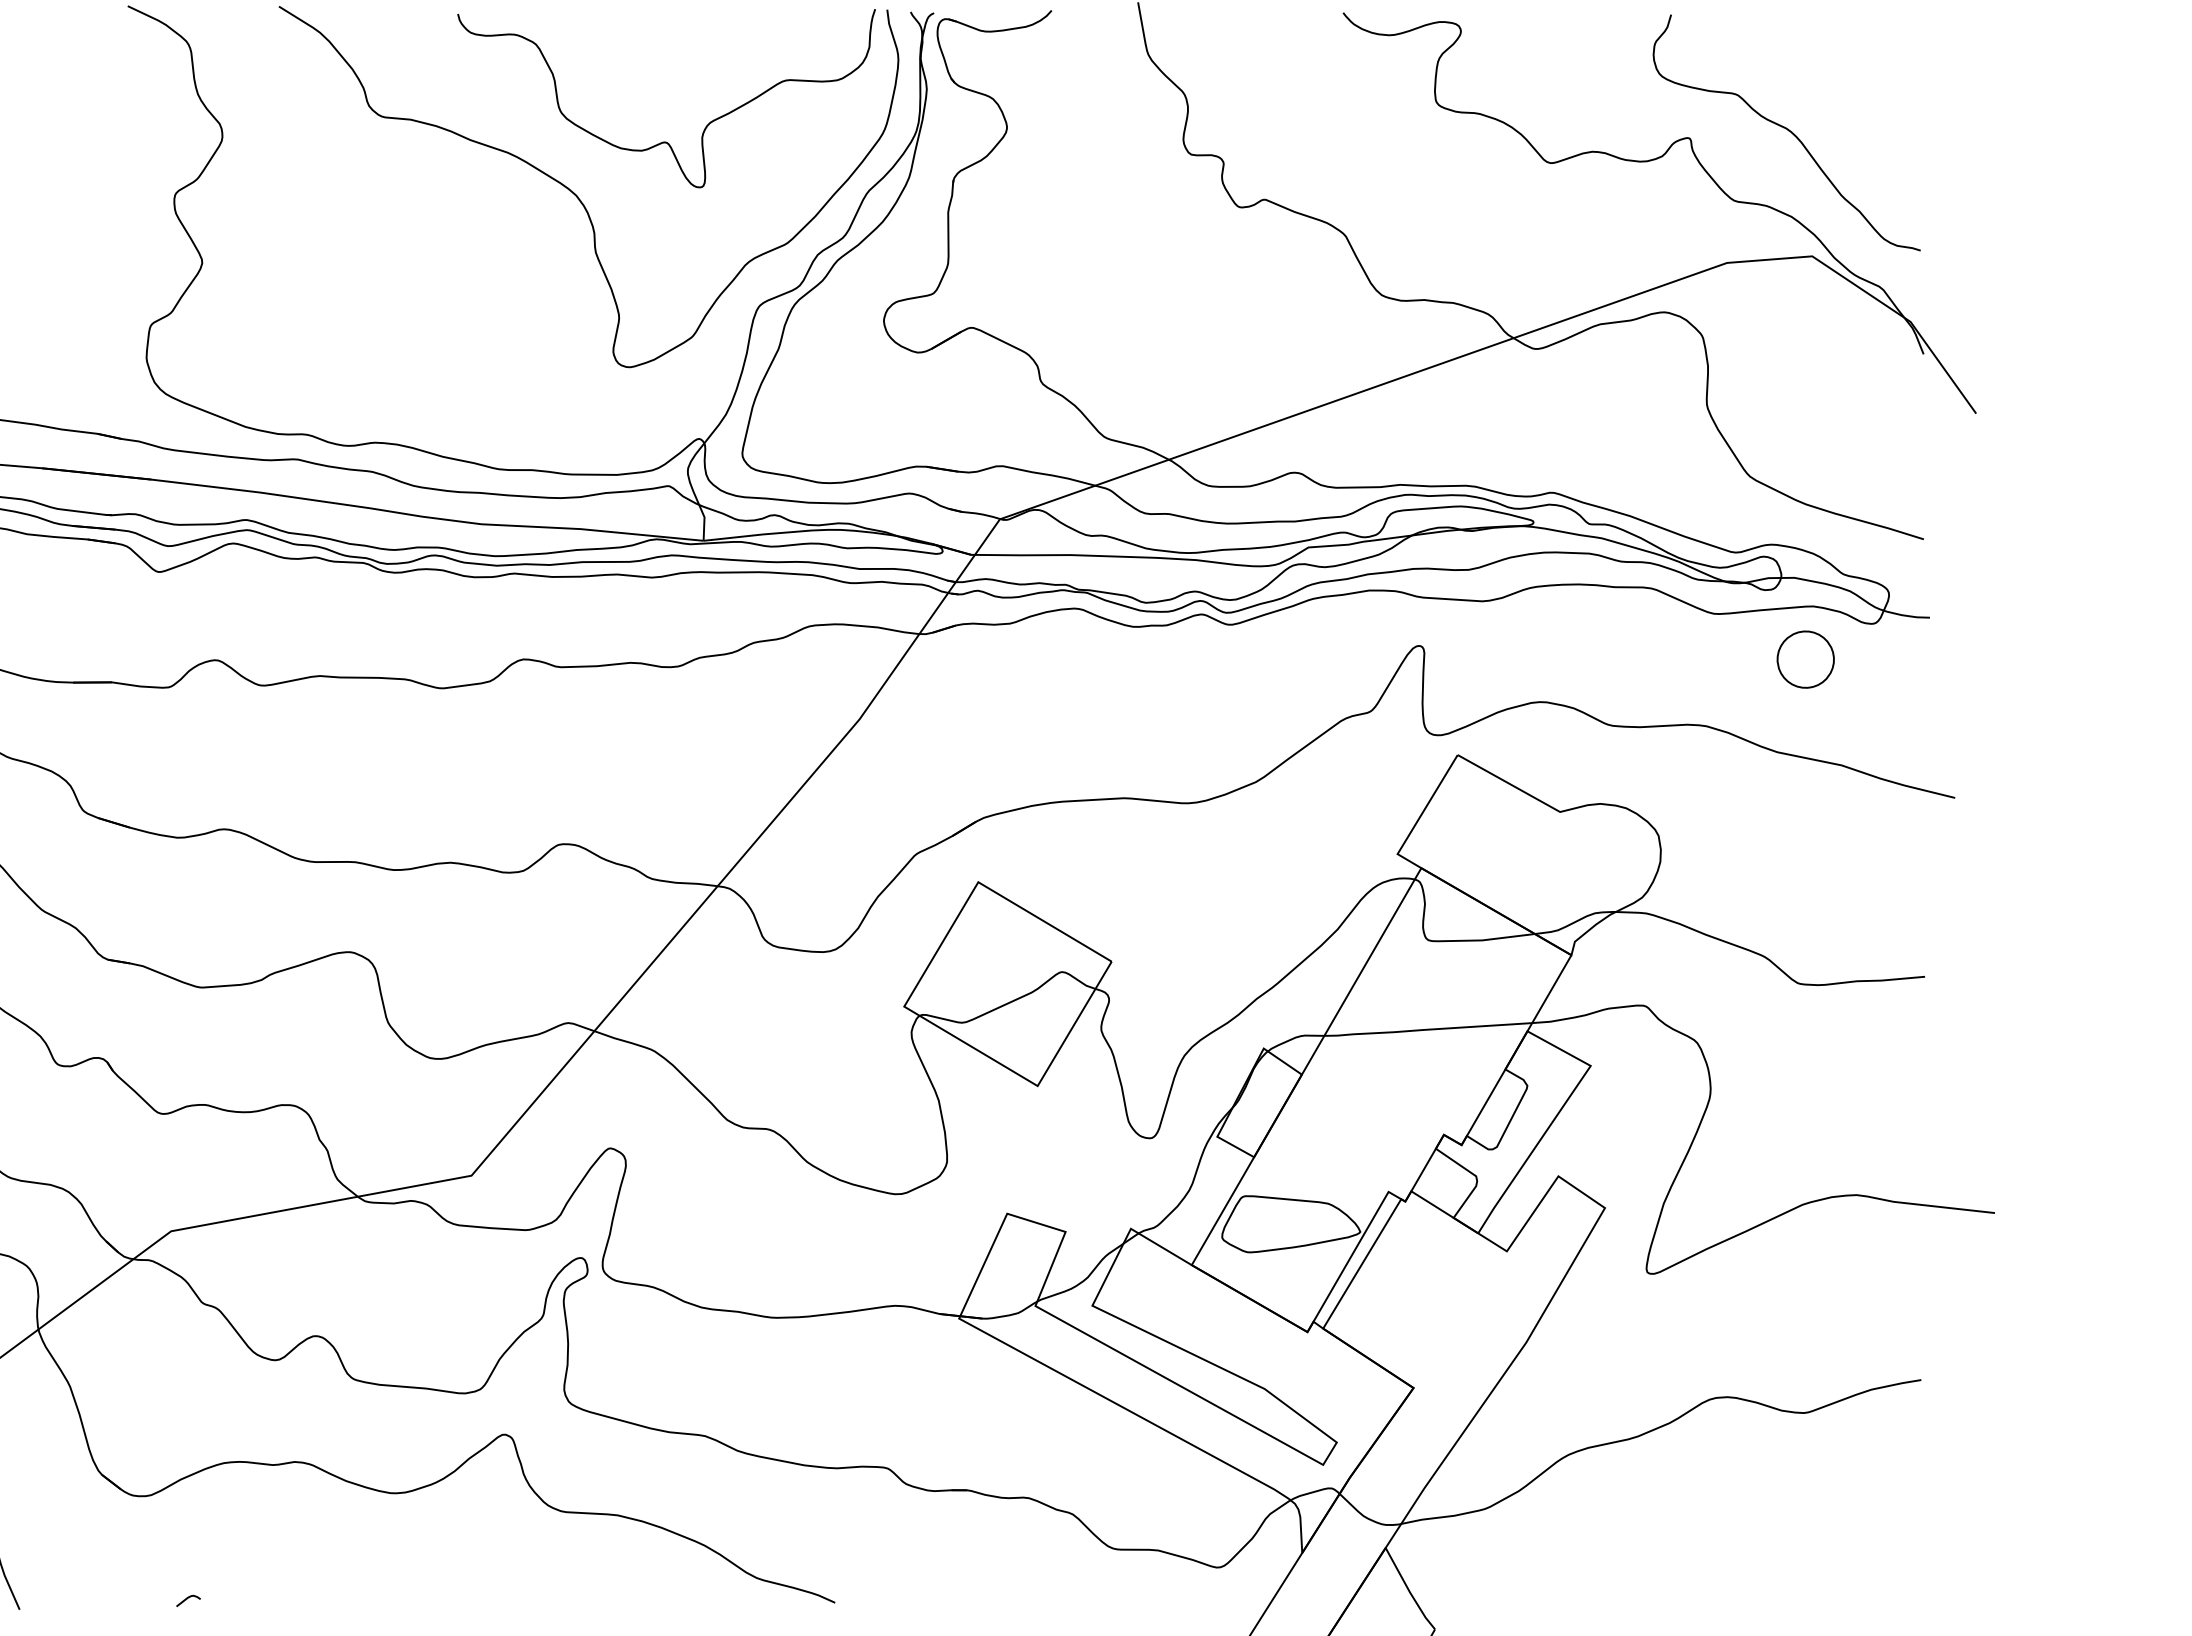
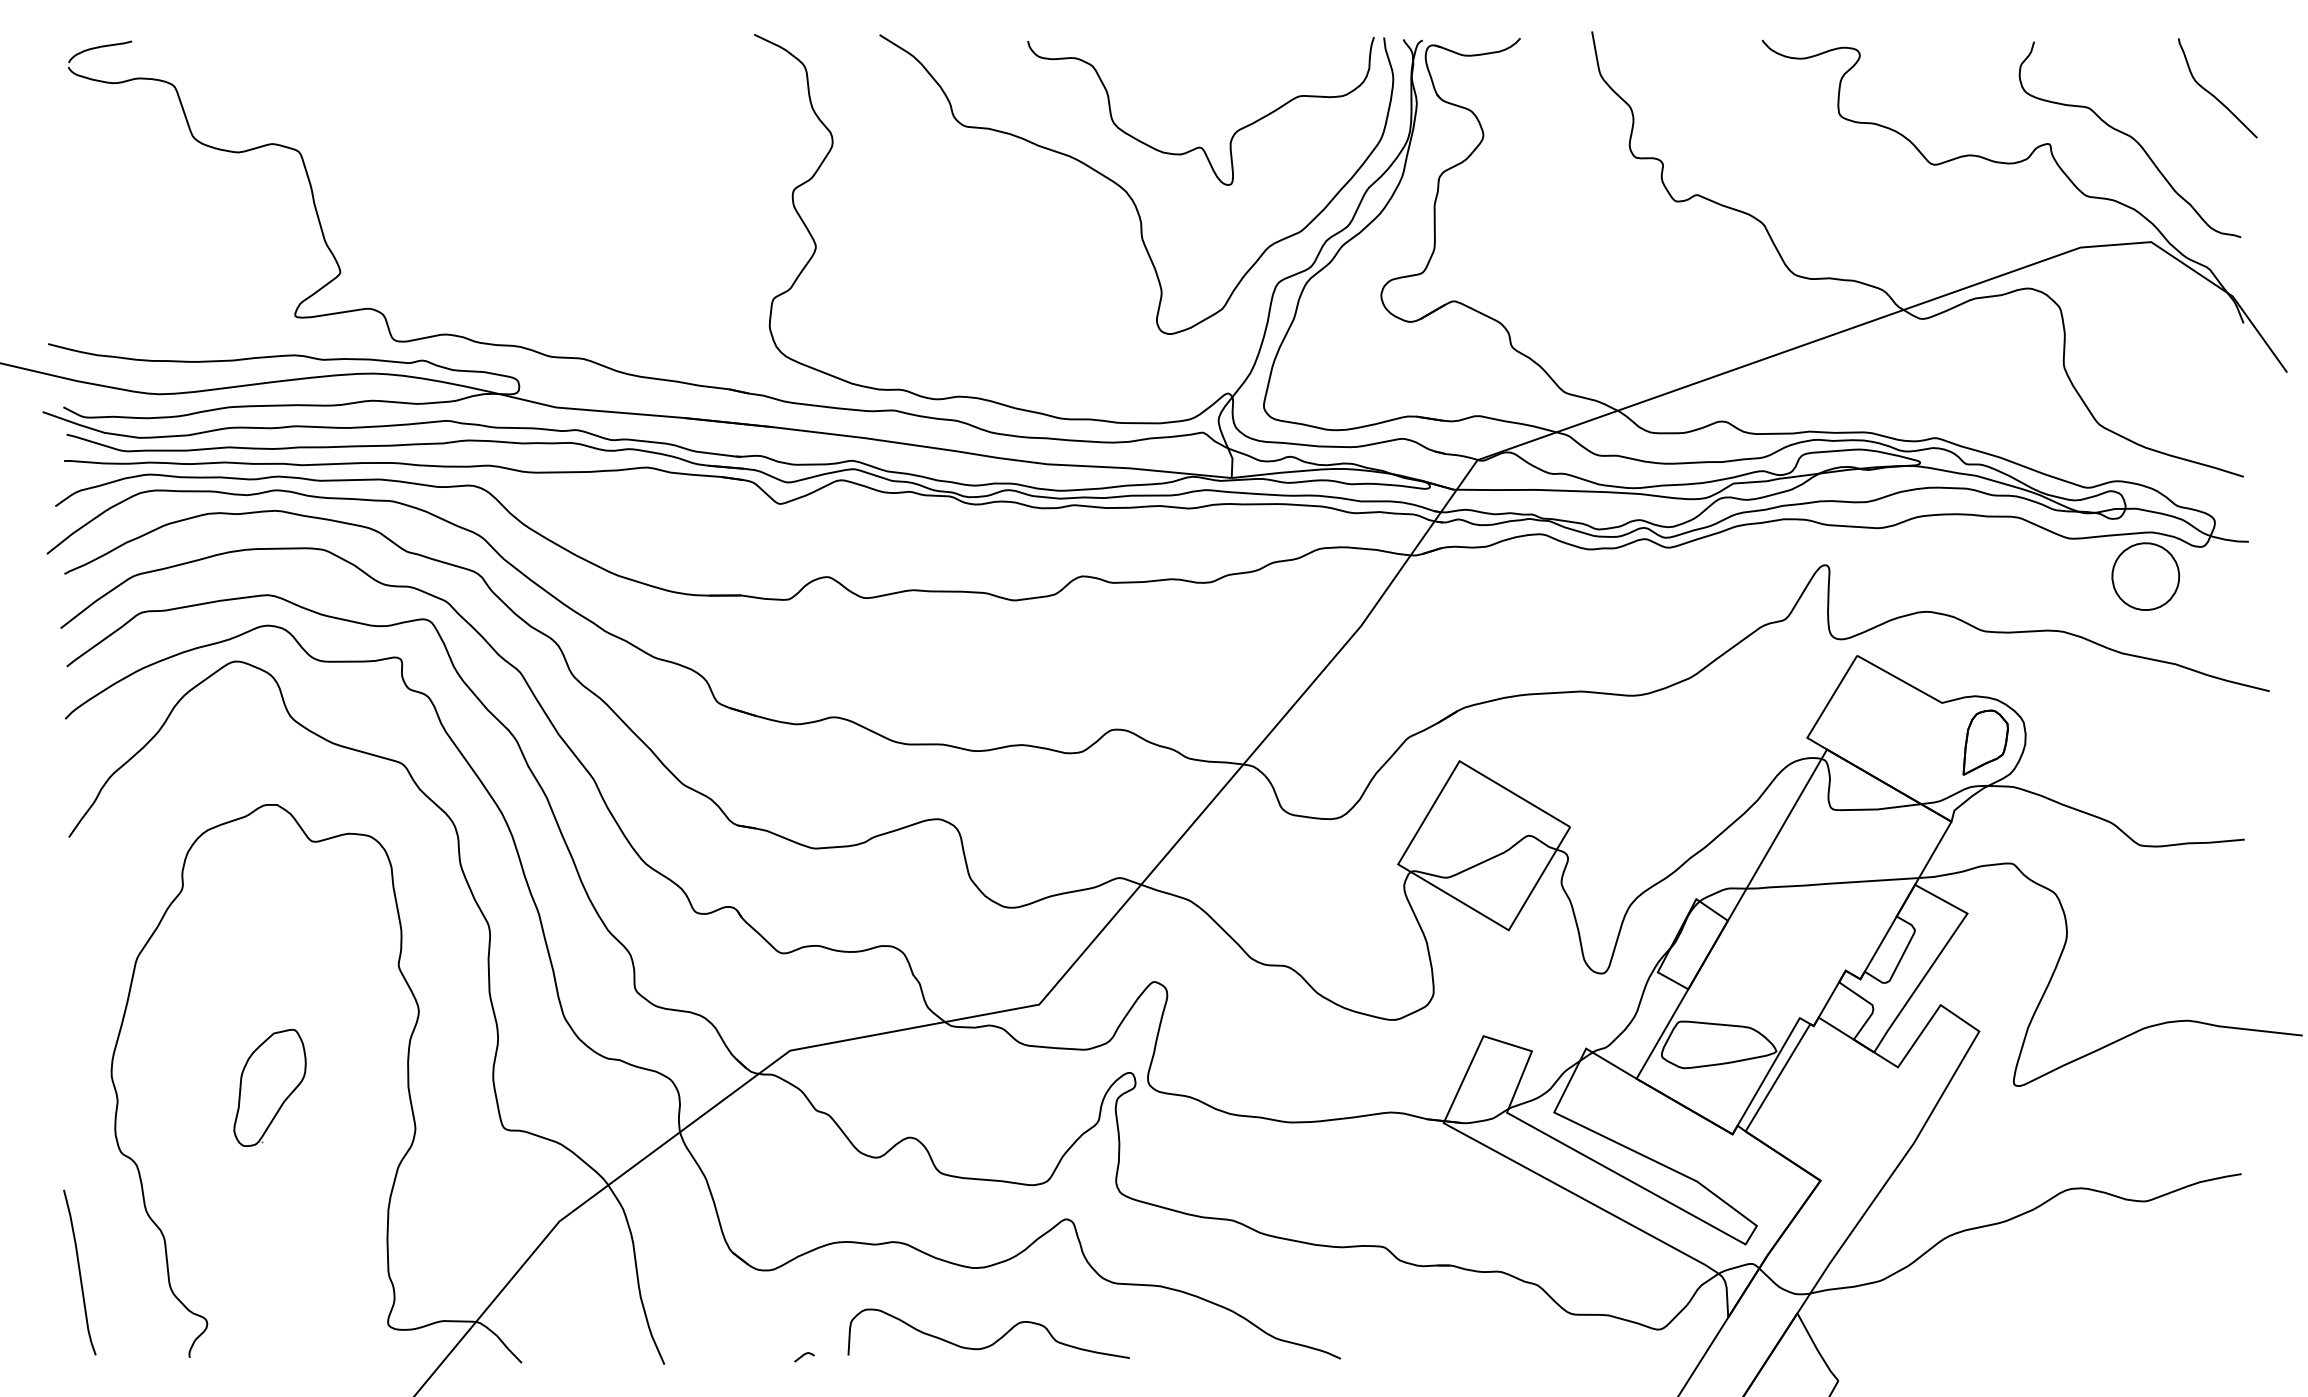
curve: (1887, 78) -> (2213, 94), added
part: (1805, 659) -> (2145, 576), size x1.43
part: (1612, 859) -> (1985, 742), added
curve: (416, 1583) -> (993, 1342), added

